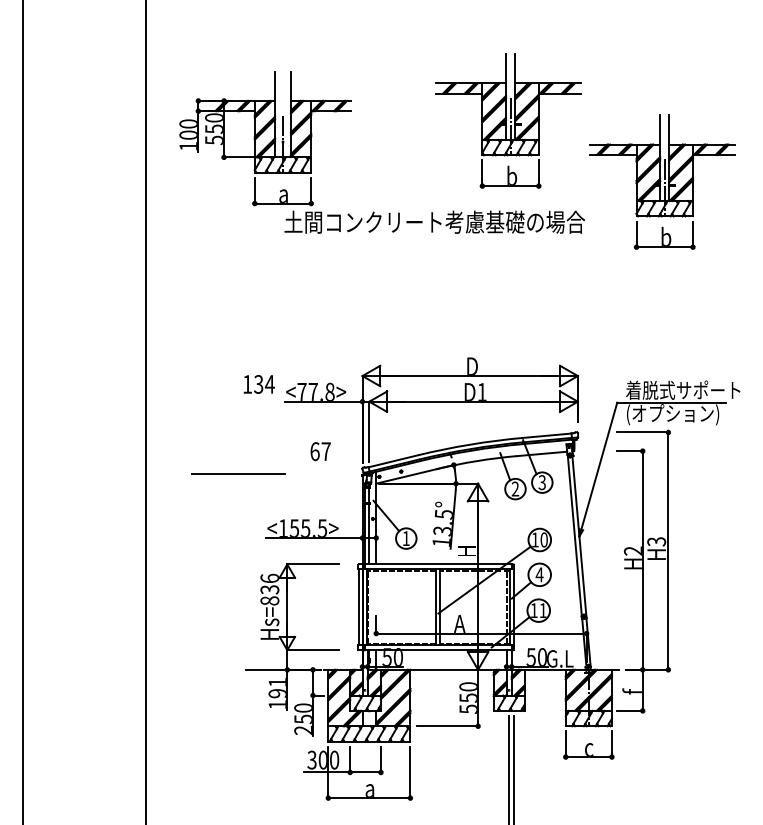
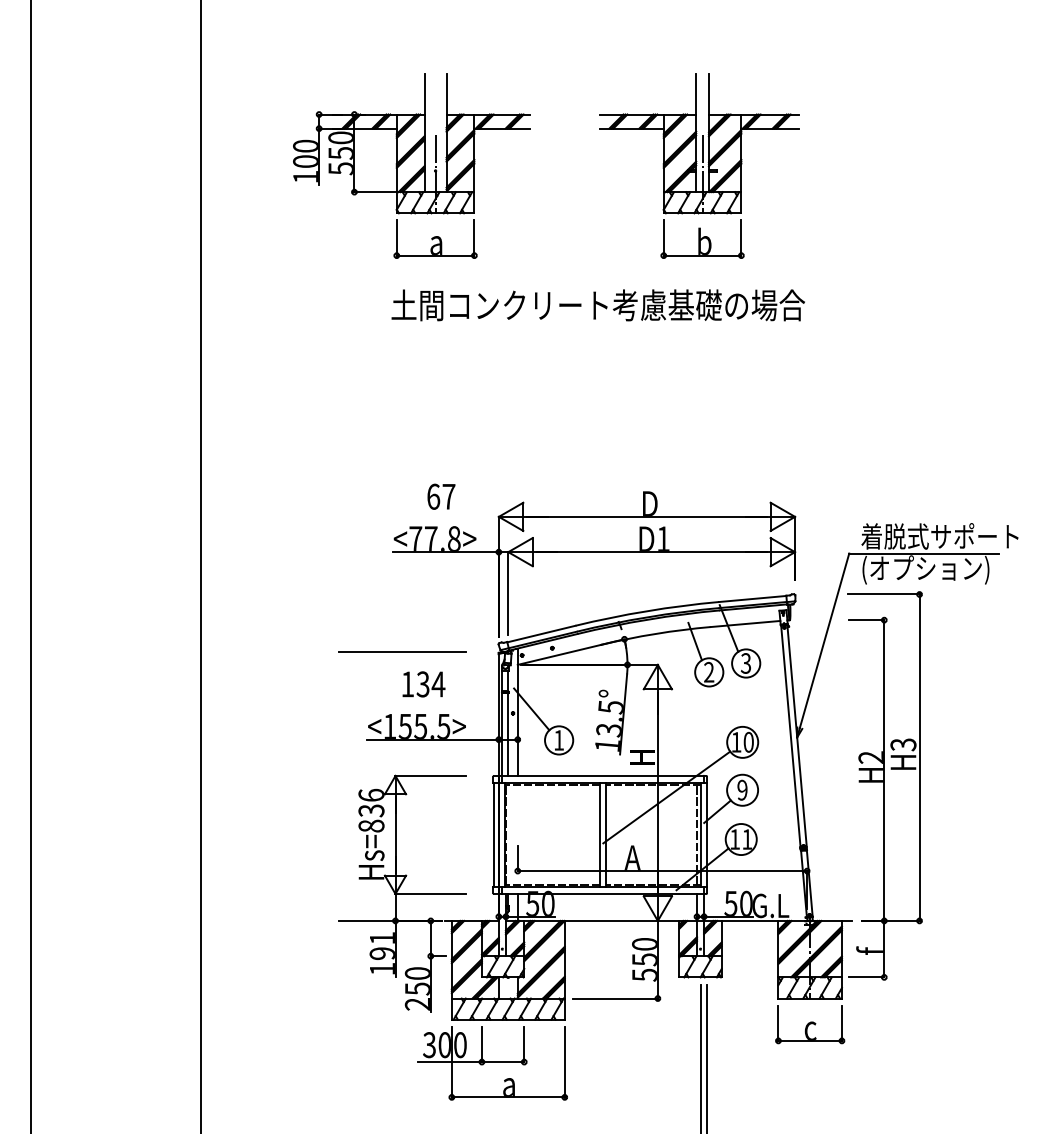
part: (265, 138) -> (411, 165), moved
part: (662, 181) -> (911, 249), removed
text: (258, 384) -> (423, 684), moved
text: (320, 451) -> (441, 496), moved
line: (238, 473) -> (402, 651), moved
text: (539, 574) -> (742, 789), 4 -> 9

